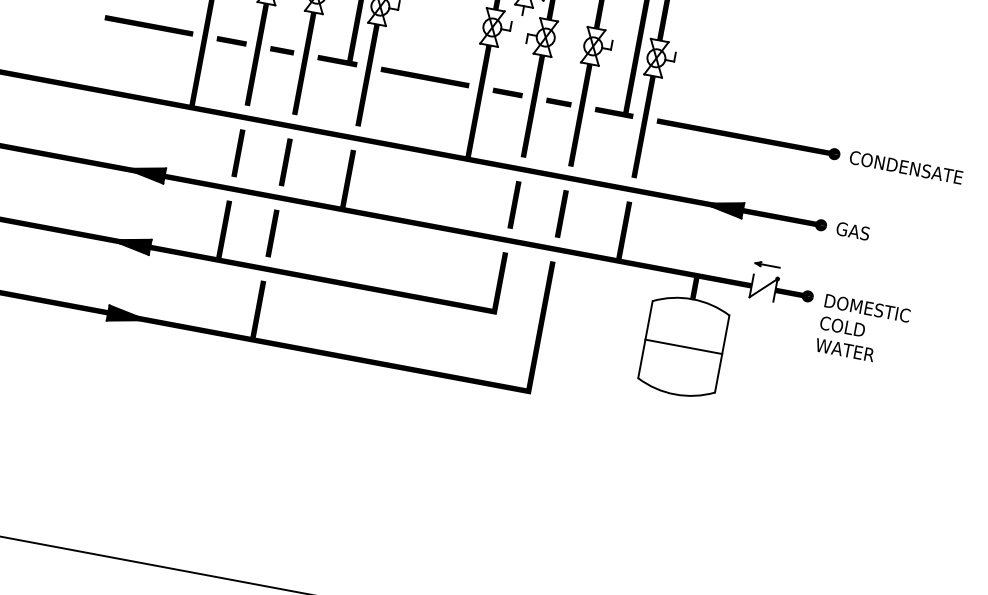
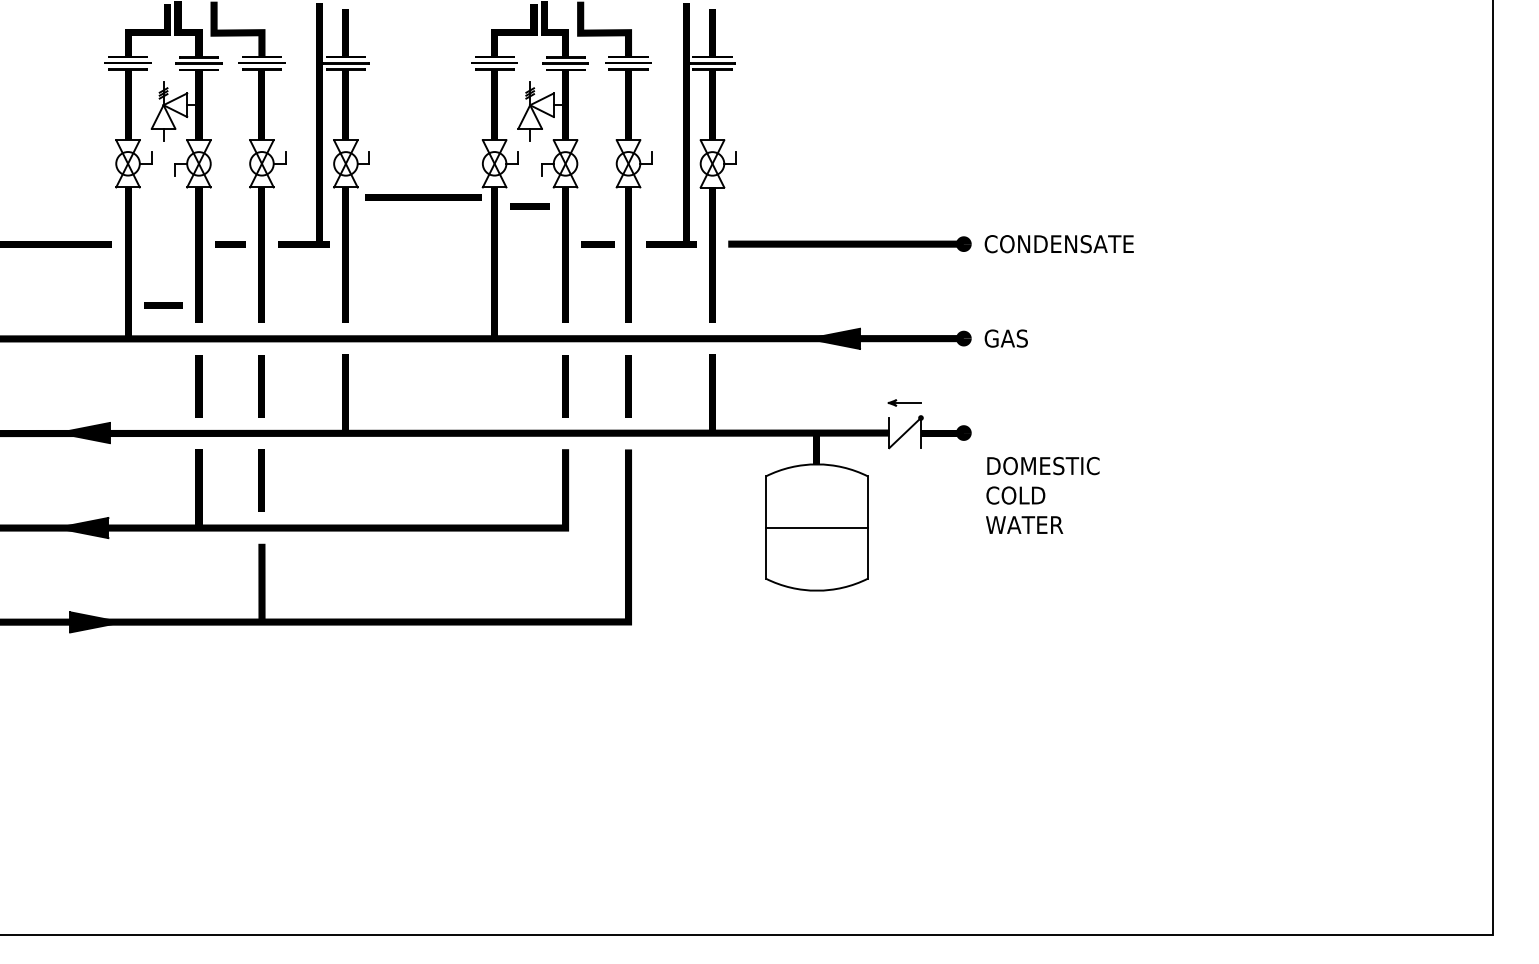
line: (231, 41) -> (163, 305), moved
line: (425, 77) -> (423, 197), moved
line: (507, 93) -> (529, 206), moved
text: (862, 330) -> (1042, 495), moved

